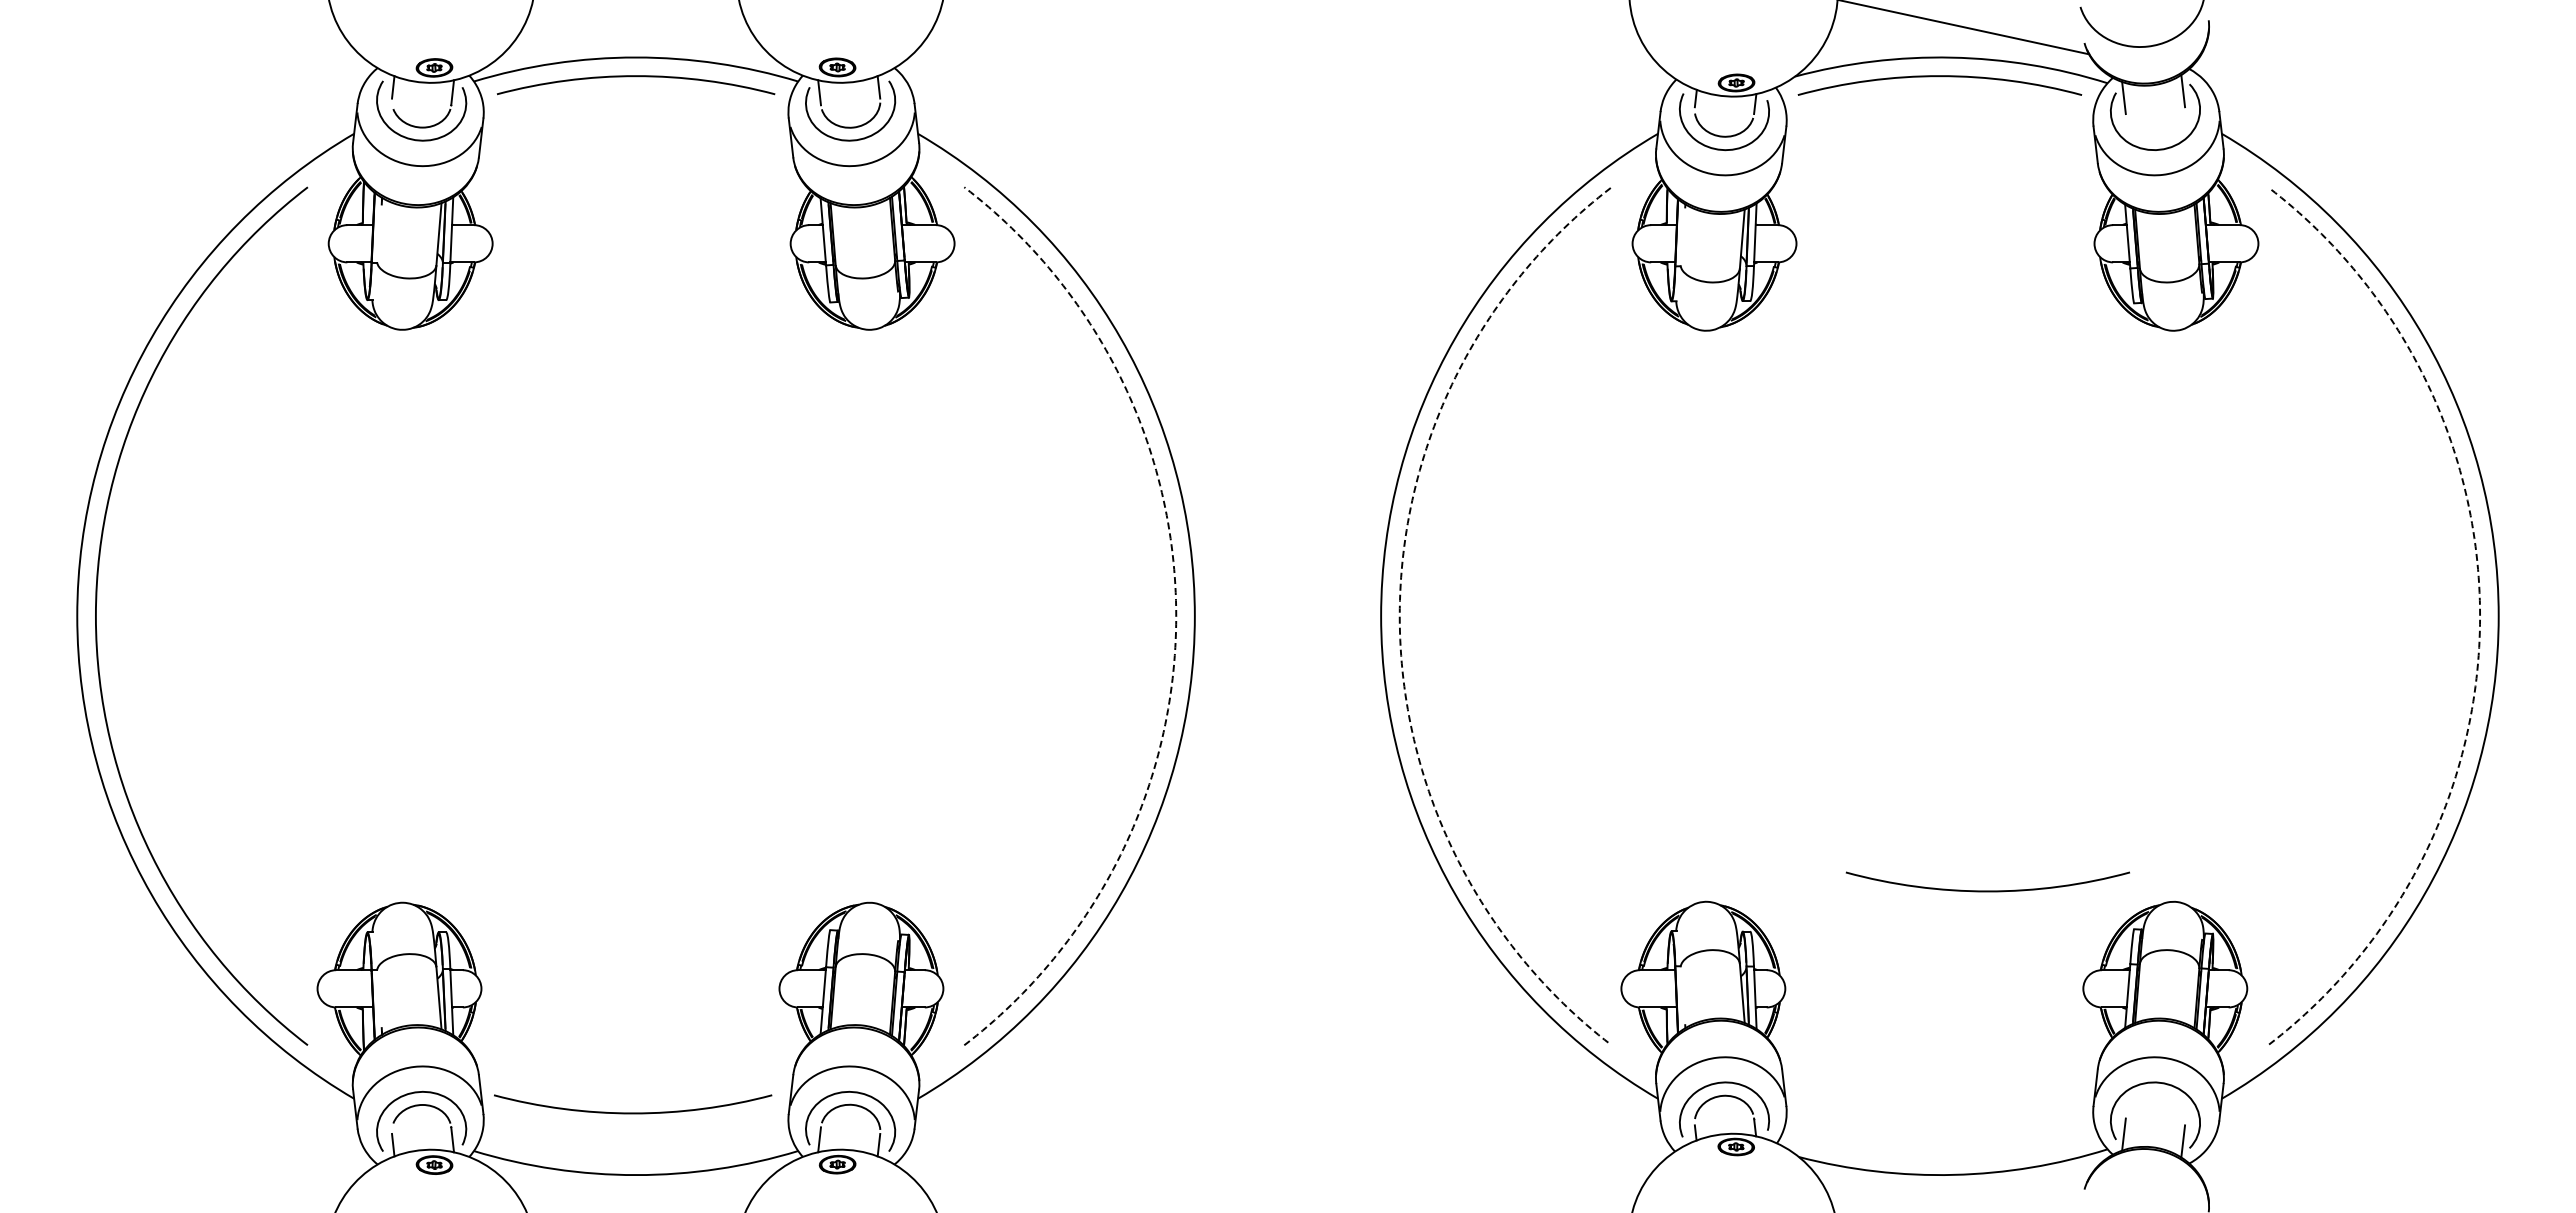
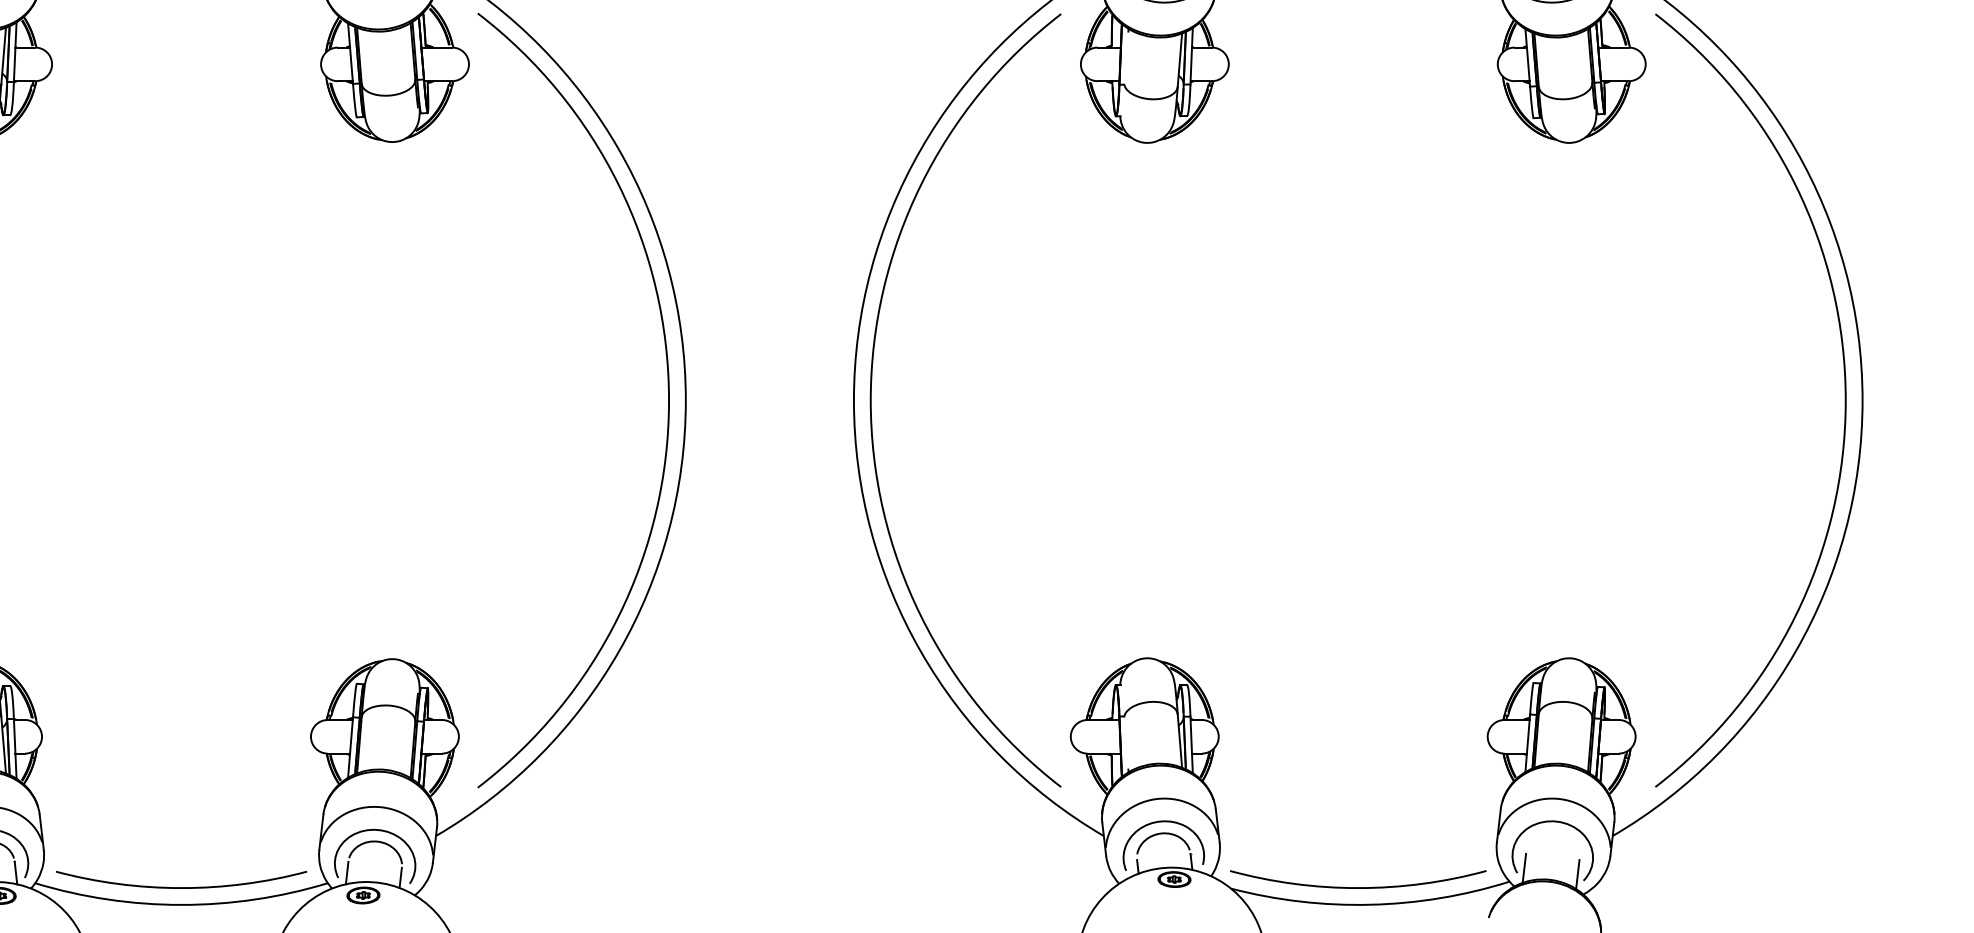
arc: (1176, 616) -> (669, 400), dashed -> solid
arc: (1399, 616) -> (870, 400), dashed -> solid
arc: (2480, 616) -> (1846, 400), dashed -> solid
arc: (1987, 890) -> (1357, 887), moved
arc: (633, 1112) -> (181, 887), moved

